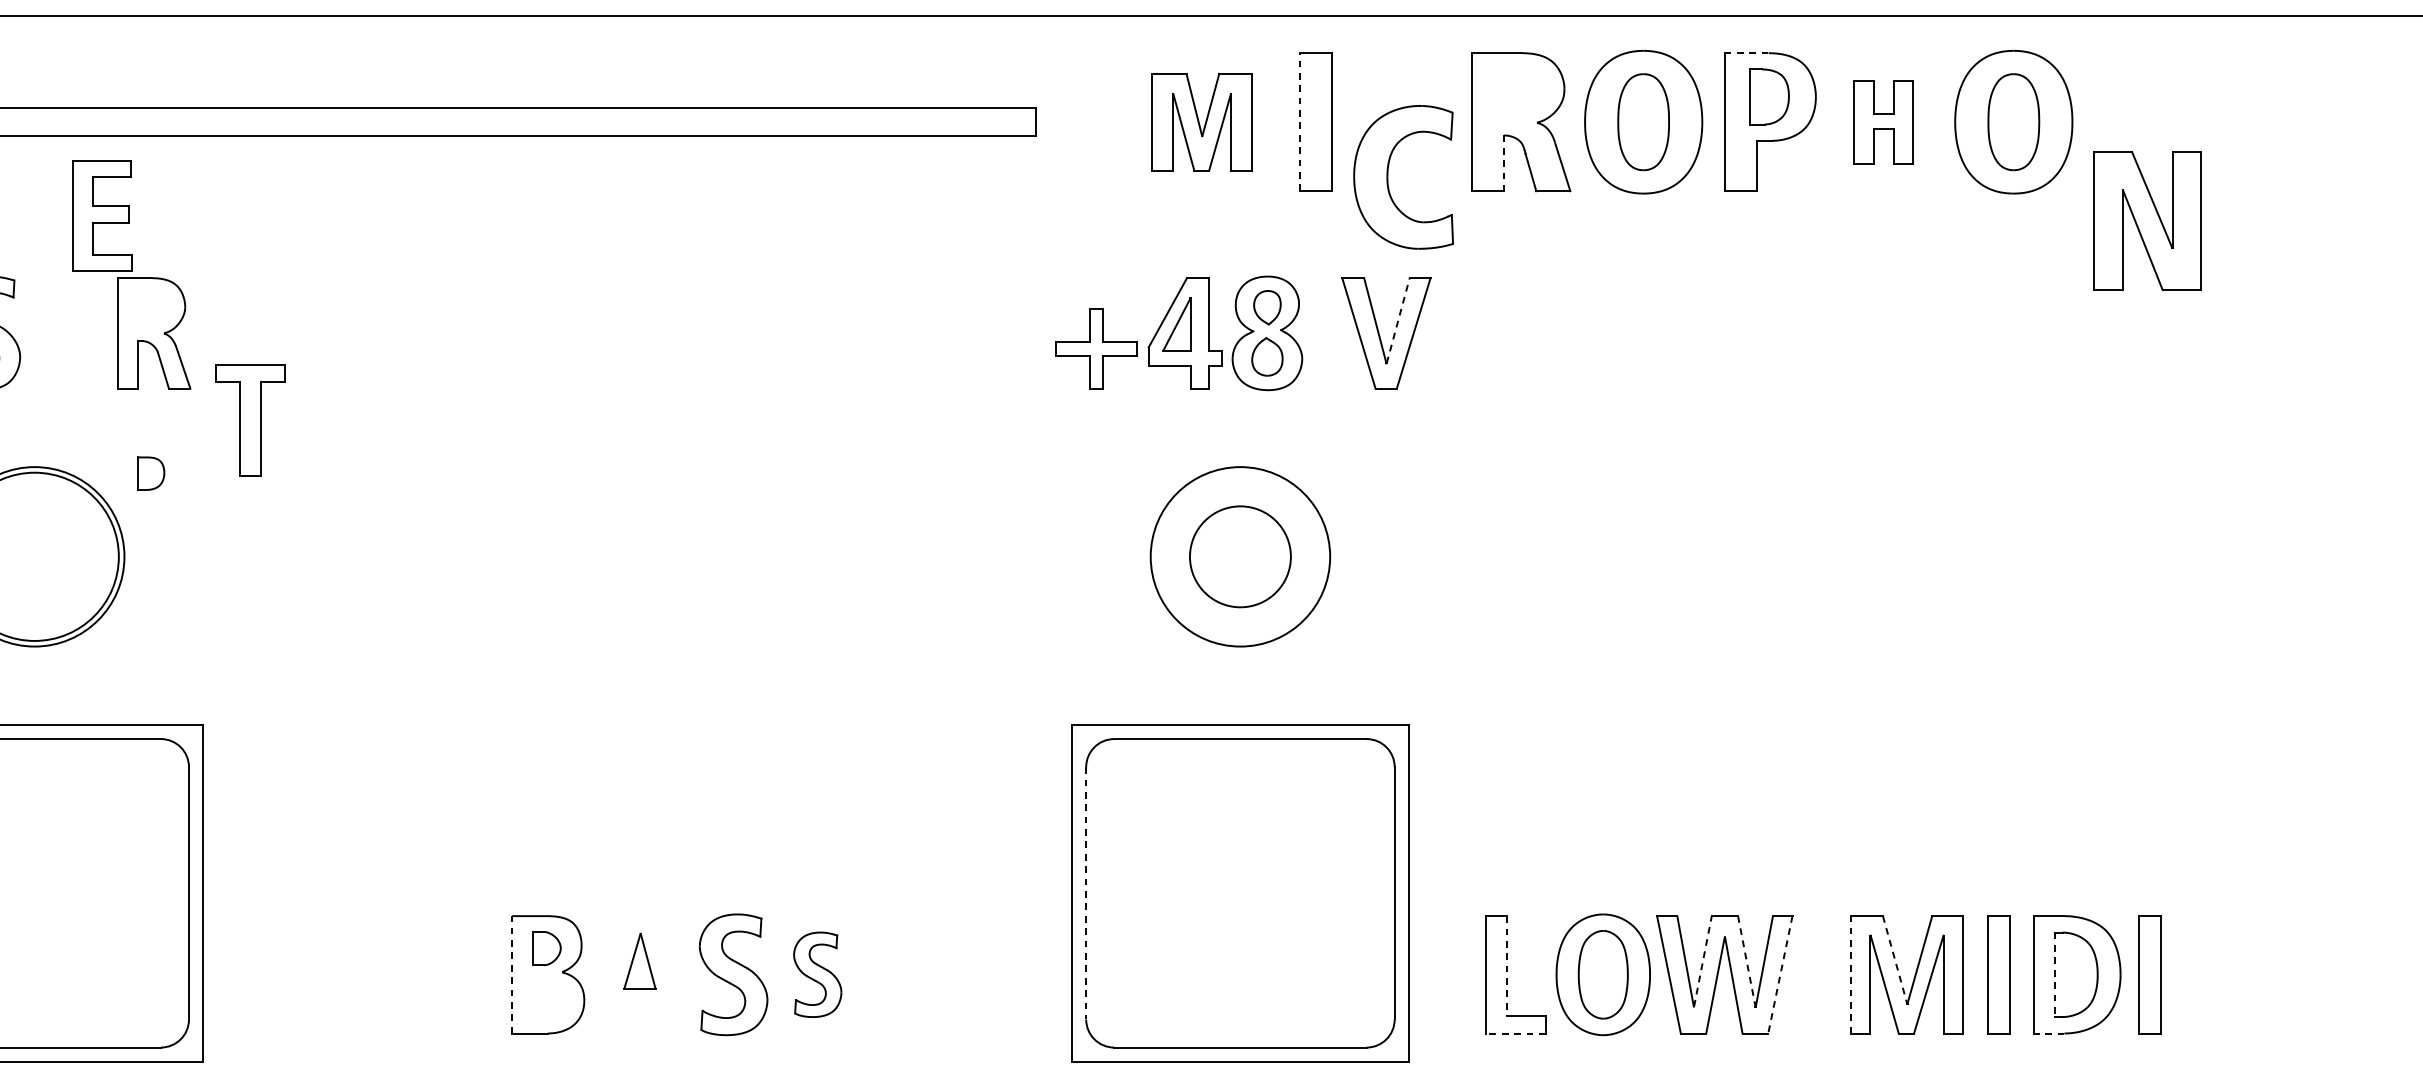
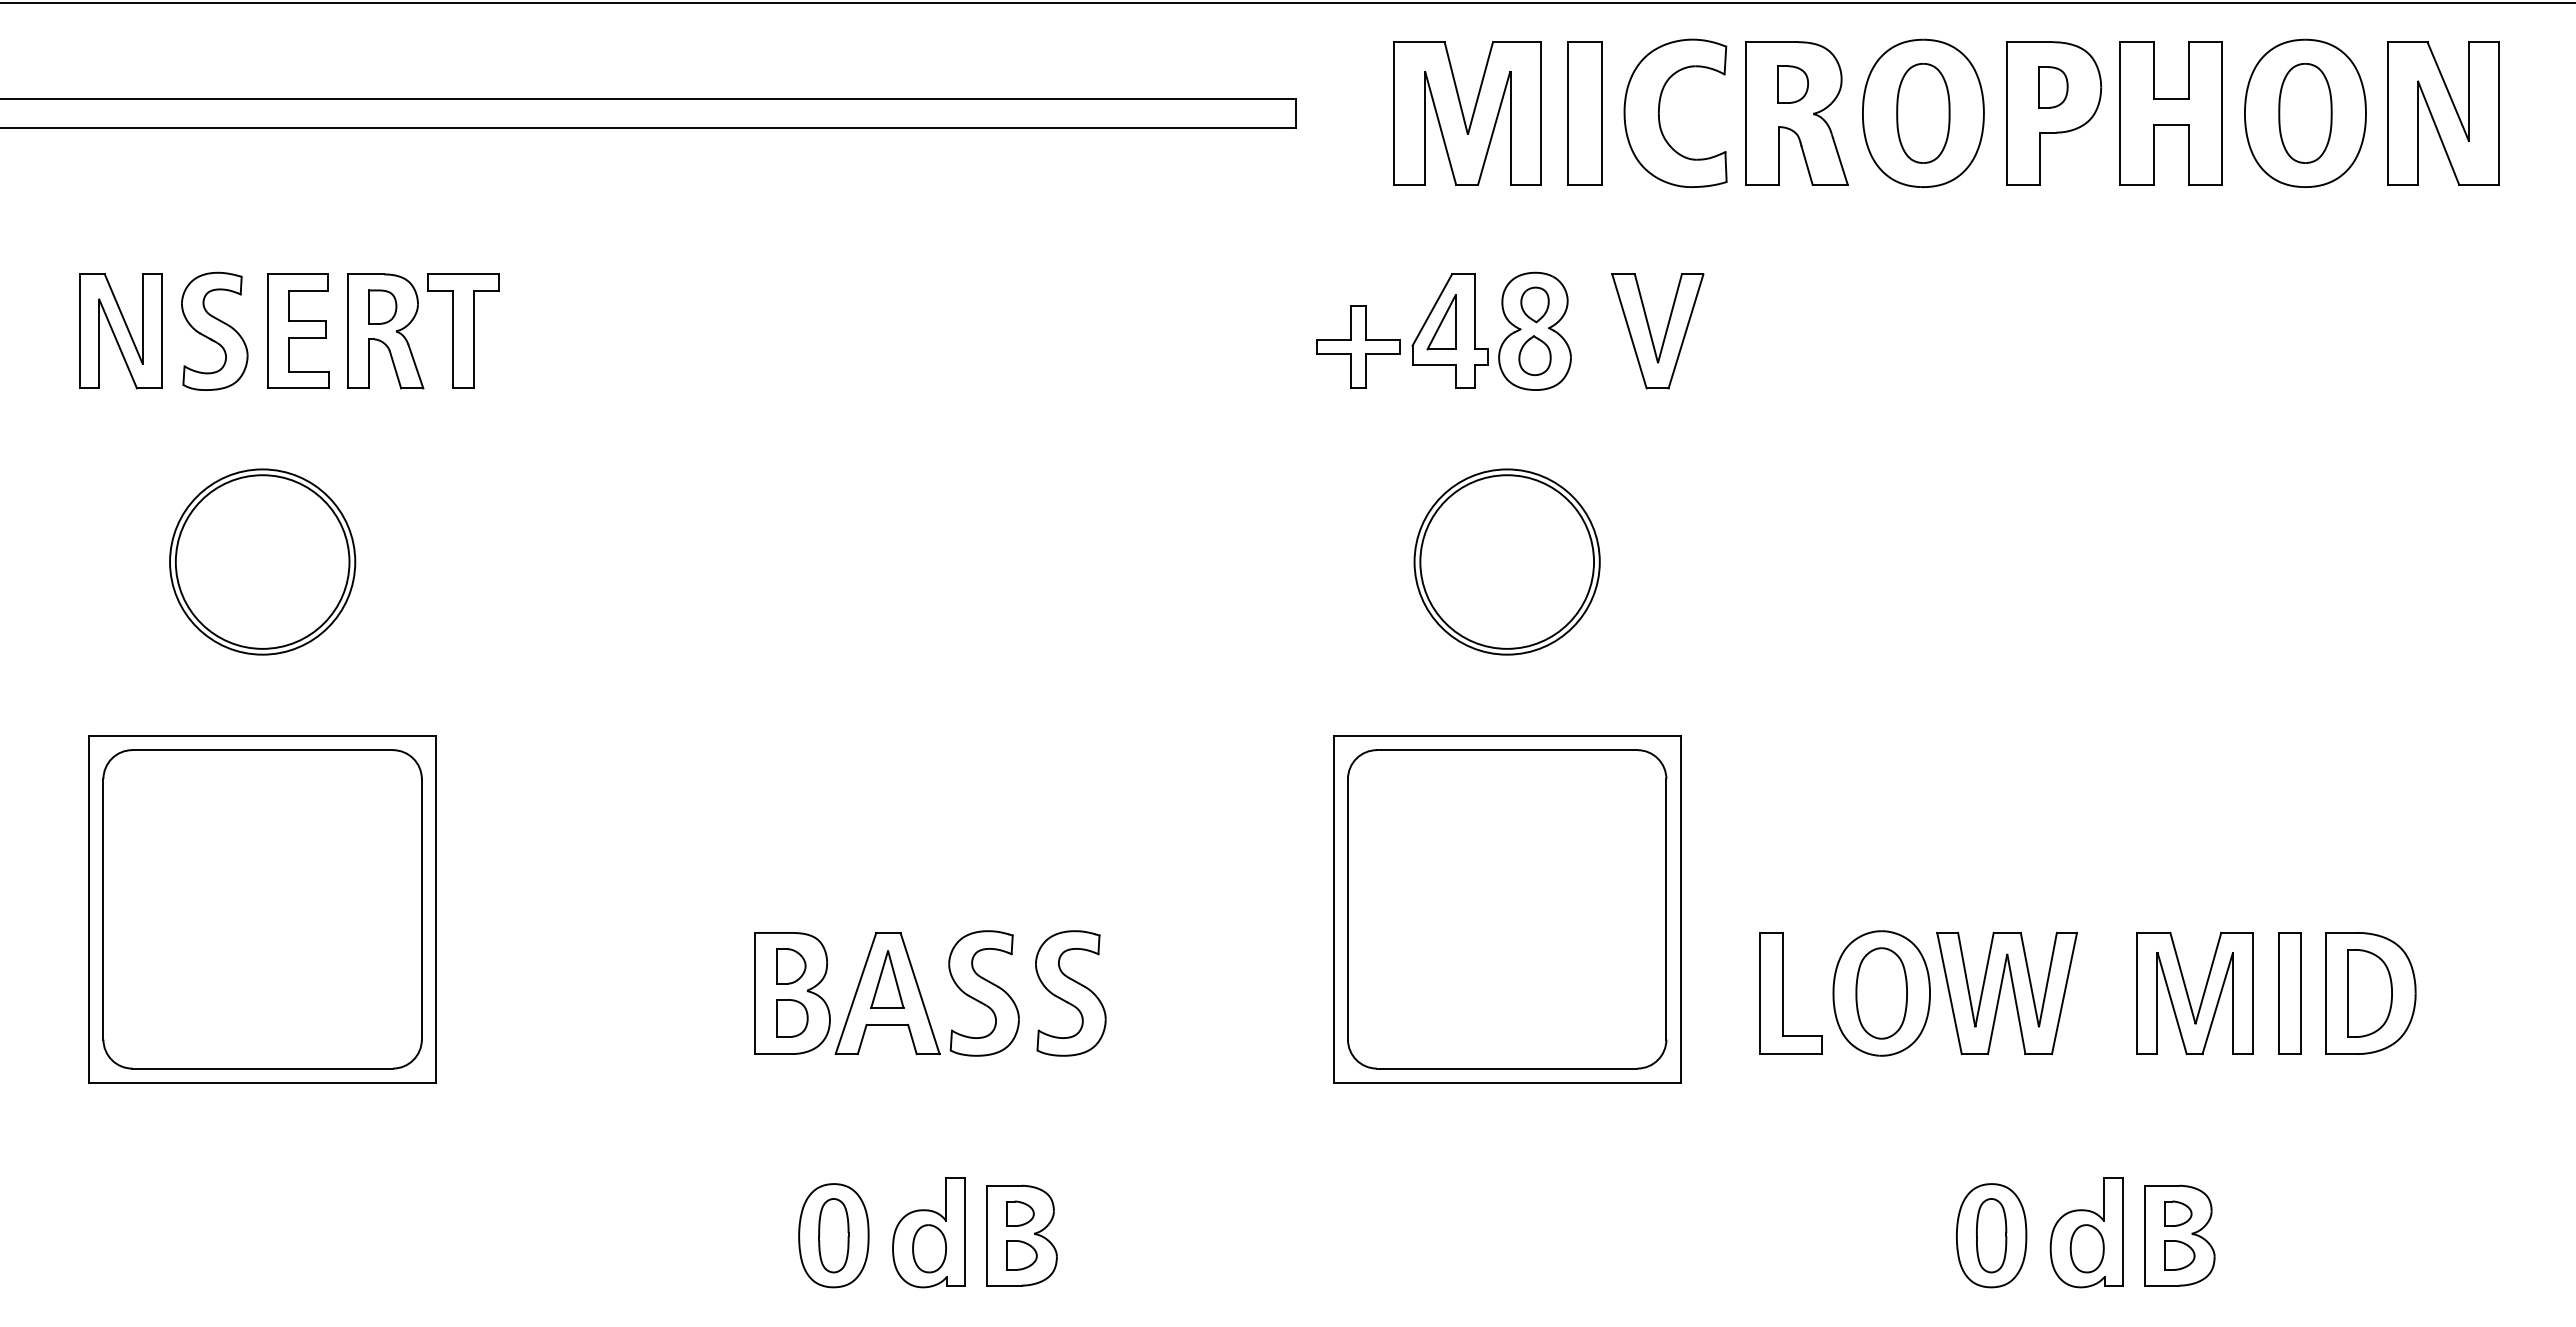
line: (1746, 53) -> (2029, 42), dashed -> solid
part: (1516, 94) -> (1792, 84), added
part: (1769, 97) -> (2053, 87), size x0.71
line: (1299, 121) -> (1568, 112), dashed -> solid
part: (1201, 122) -> (1467, 113), size x1.43
part: (1883, 122) -> (2170, 113), size x1.67
line: (1504, 162) -> (1779, 155), dashed -> solid
part: (1388, 176) -> (1659, 112), moved
part: (102, 215) -> (298, 330), moved
part: (2147, 221) -> (2443, 113), moved
line: (1398, 320) -> (1670, 318), dashed -> solid
part: (250, 419) -> (463, 330), moved
part: (150, 472) -> (382, 306), moved
circle: (1240, 556) -> (1507, 561), size x1.67
line: (1086, 893) -> (1348, 909), dashed -> solid
line: (1894, 960) -> (2182, 978), dashed -> solid
line: (1702, 961) -> (1984, 979), dashed -> solid
line: (1746, 961) -> (2029, 979), dashed -> solid
line: (1507, 966) -> (1782, 984), dashed -> solid
line: (512, 974) -> (755, 993), dashed -> solid
part: (640, 974) -> (887, 993), added
part: (817, 974) -> (1070, 993), size x1.43
line: (1780, 974) -> (2064, 993), dashed -> solid
line: (1851, 974) -> (2137, 993), dashed -> solid
line: (2055, 974) -> (2348, 993), dashed -> solid
part: (2149, 974) -> (2445, 993), removed
part: (548, 999) -> (792, 1018), added
line: (1514, 1033) -> (1790, 1054), dashed -> solid
line: (2048, 1033) -> (2341, 1054), dashed -> solid

